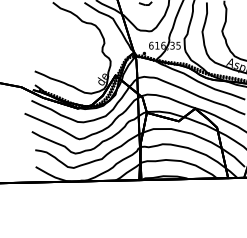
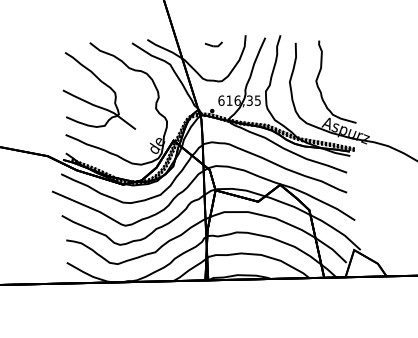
part: (63, 33) -> (103, 84), added

